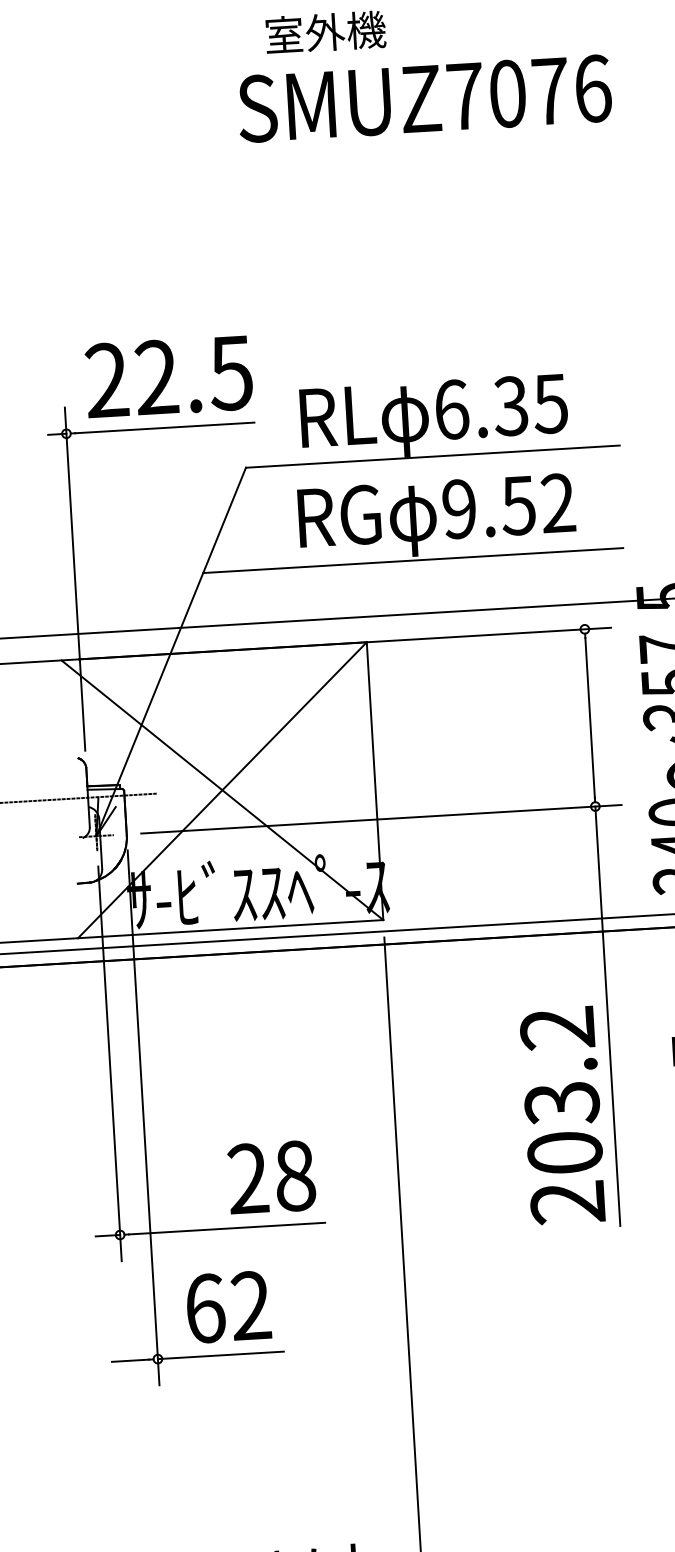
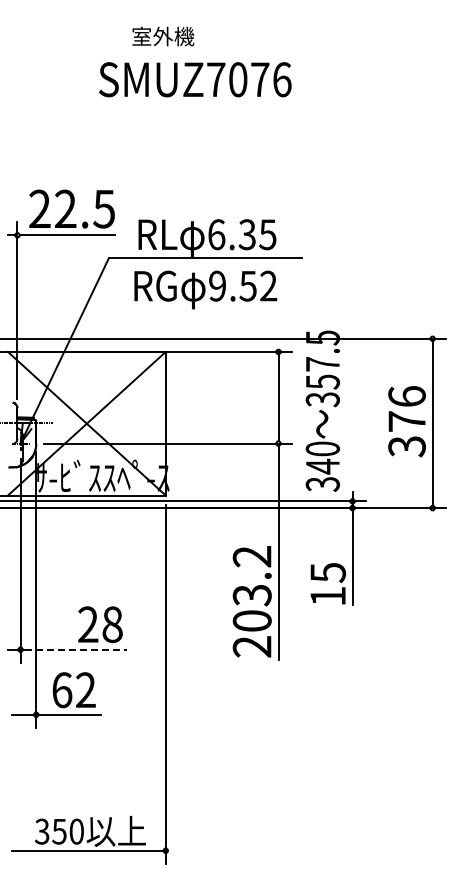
text: (425, 98) -> (195, 79), moved
line: (411, 561) -> (191, 311), removed
line: (226, 1228) -> (75, 649), solid -> dashed

